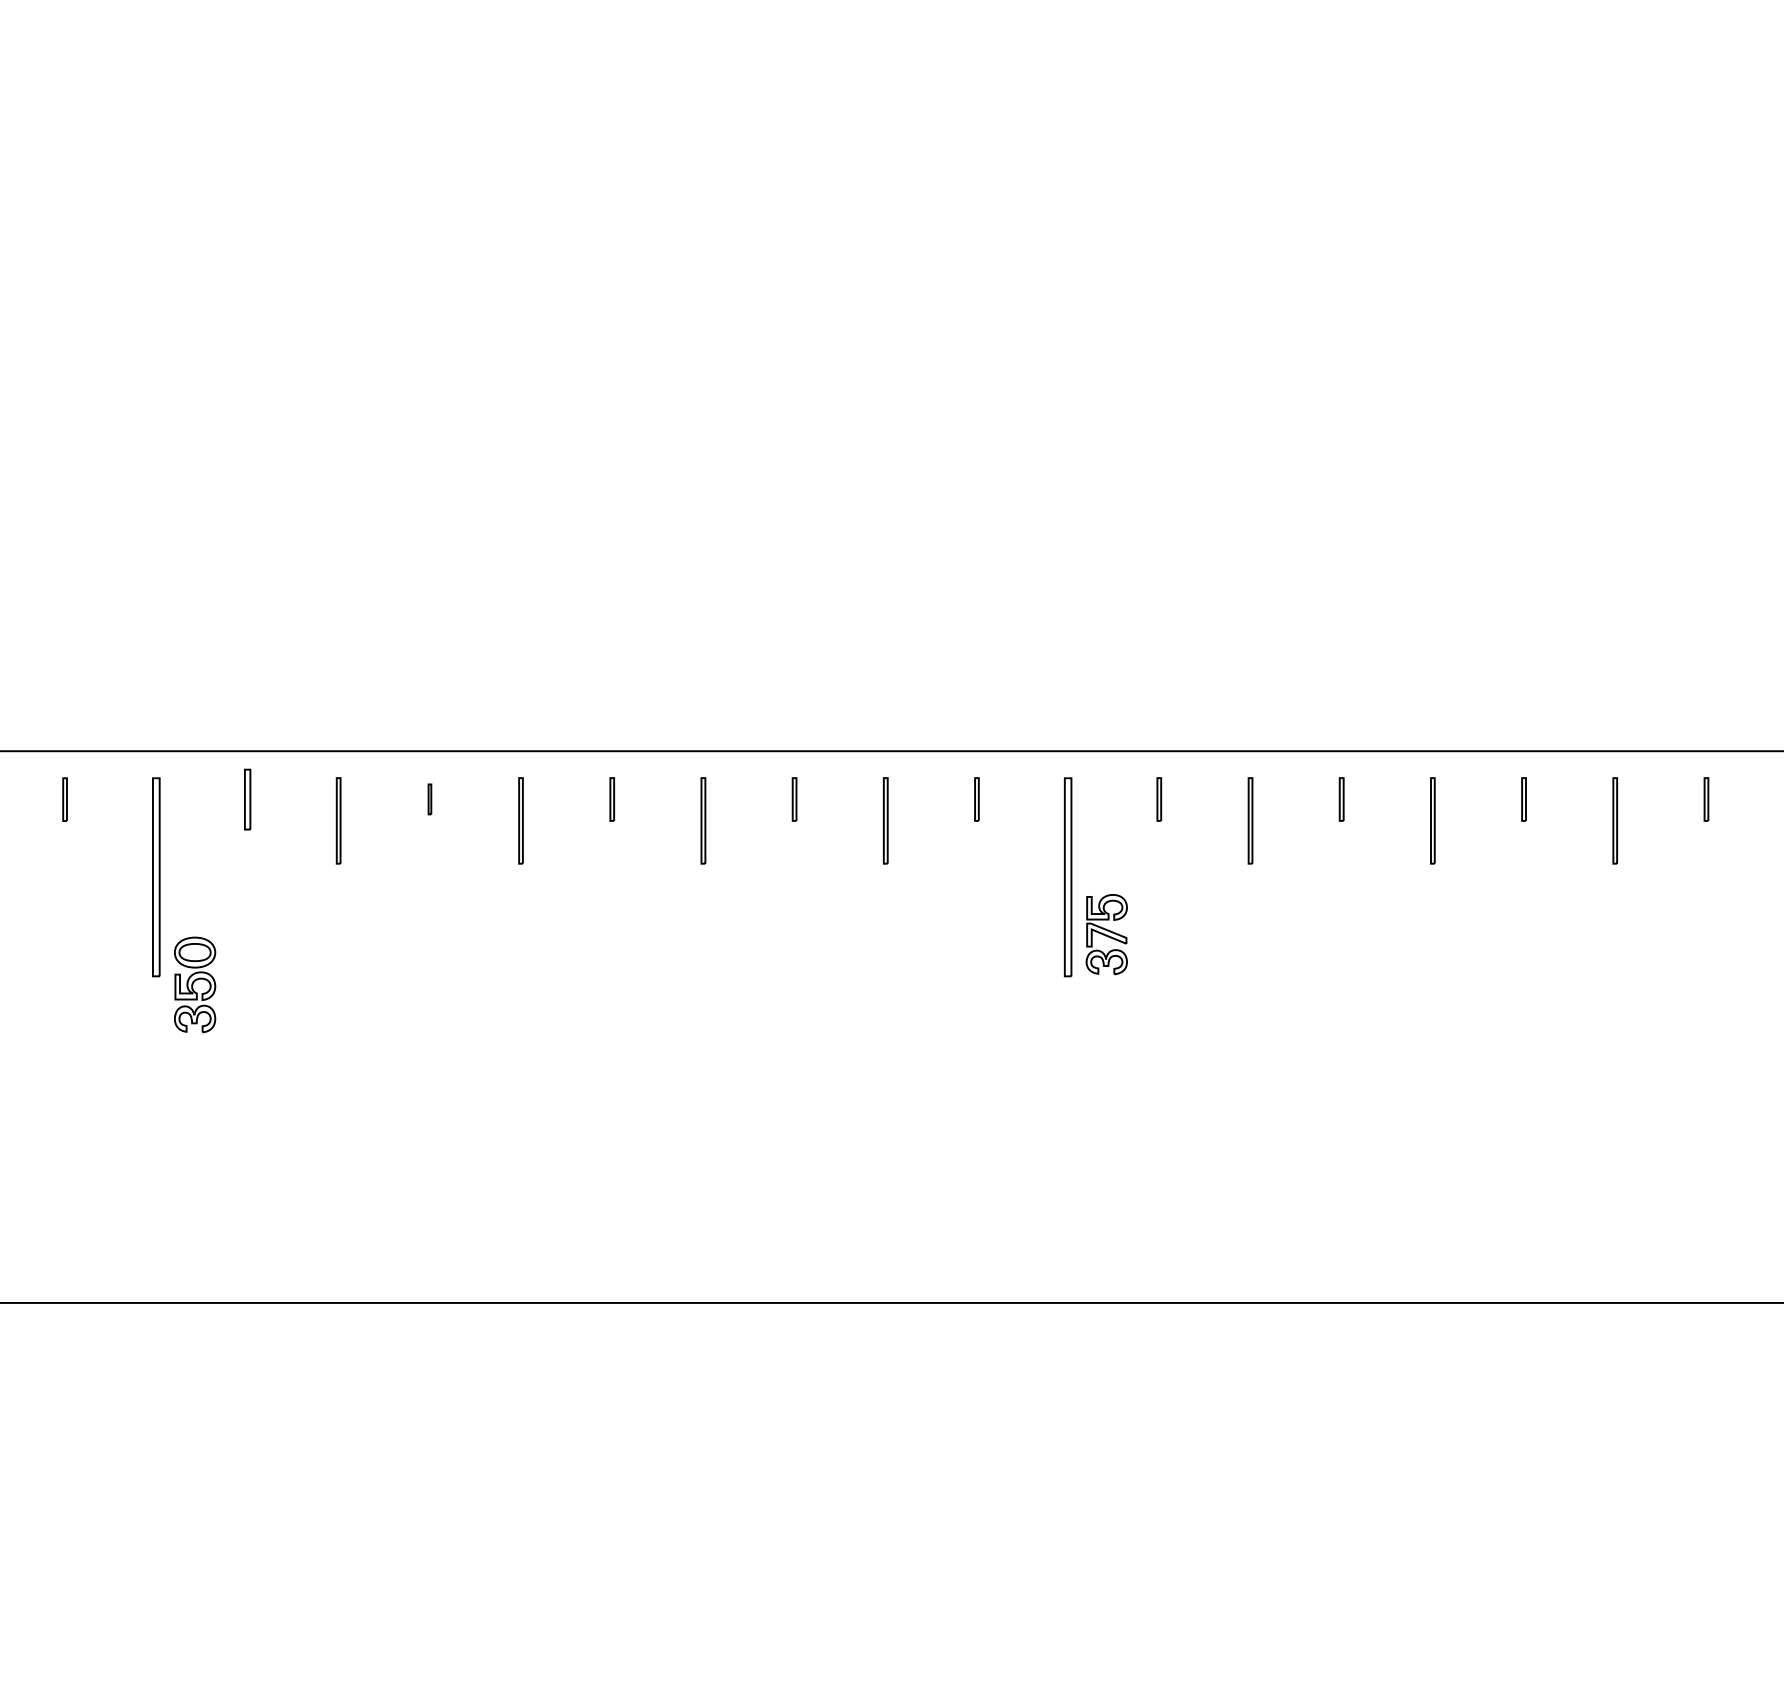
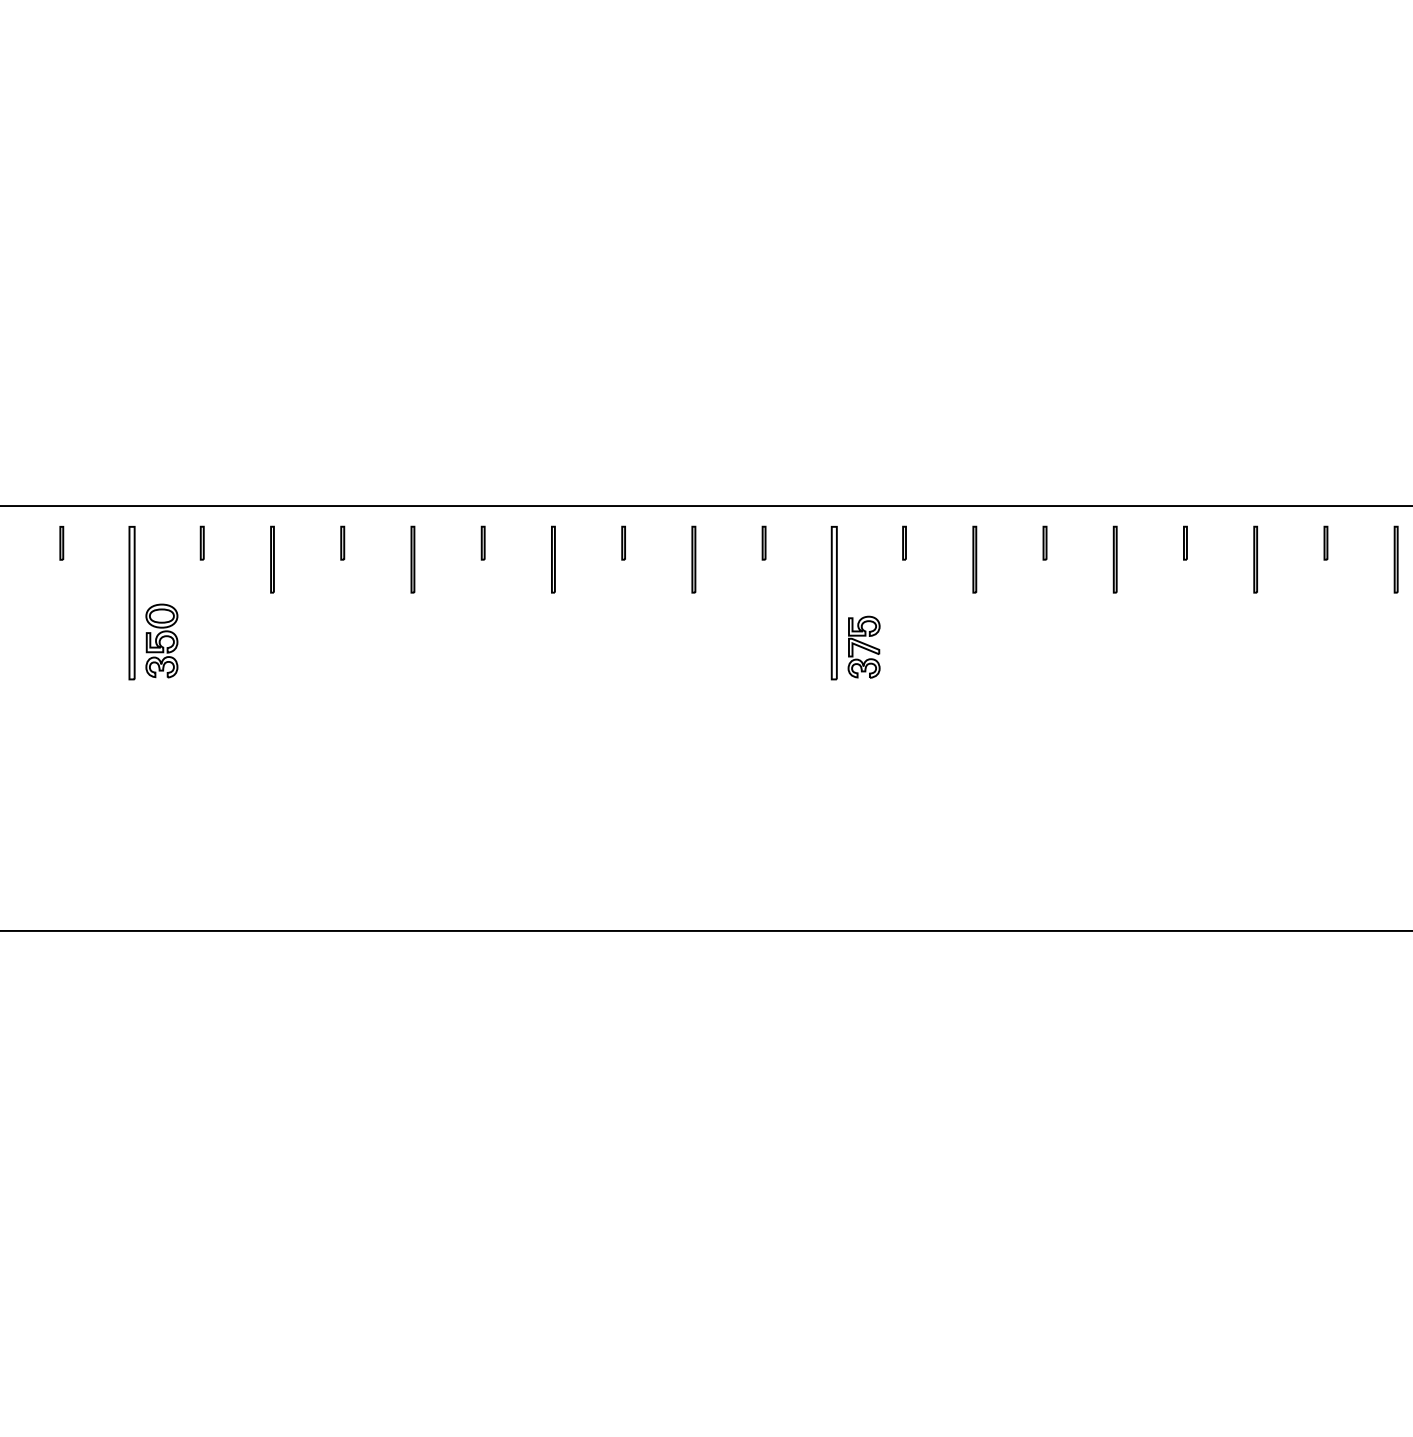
part: (246, 798) -> (201, 542), size x0.71
part: (429, 798) -> (342, 542), size x1.43
part: (194, 984) -> (161, 640), moved

